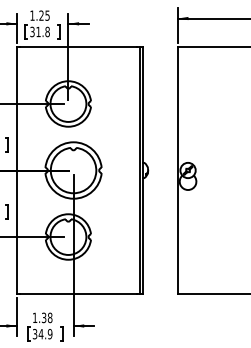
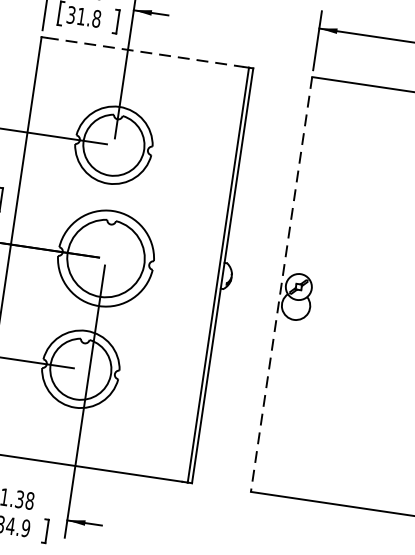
line: (79, 47) -> (146, 52), solid -> dashed
line: (177, 171) -> (280, 286), solid -> dashed

